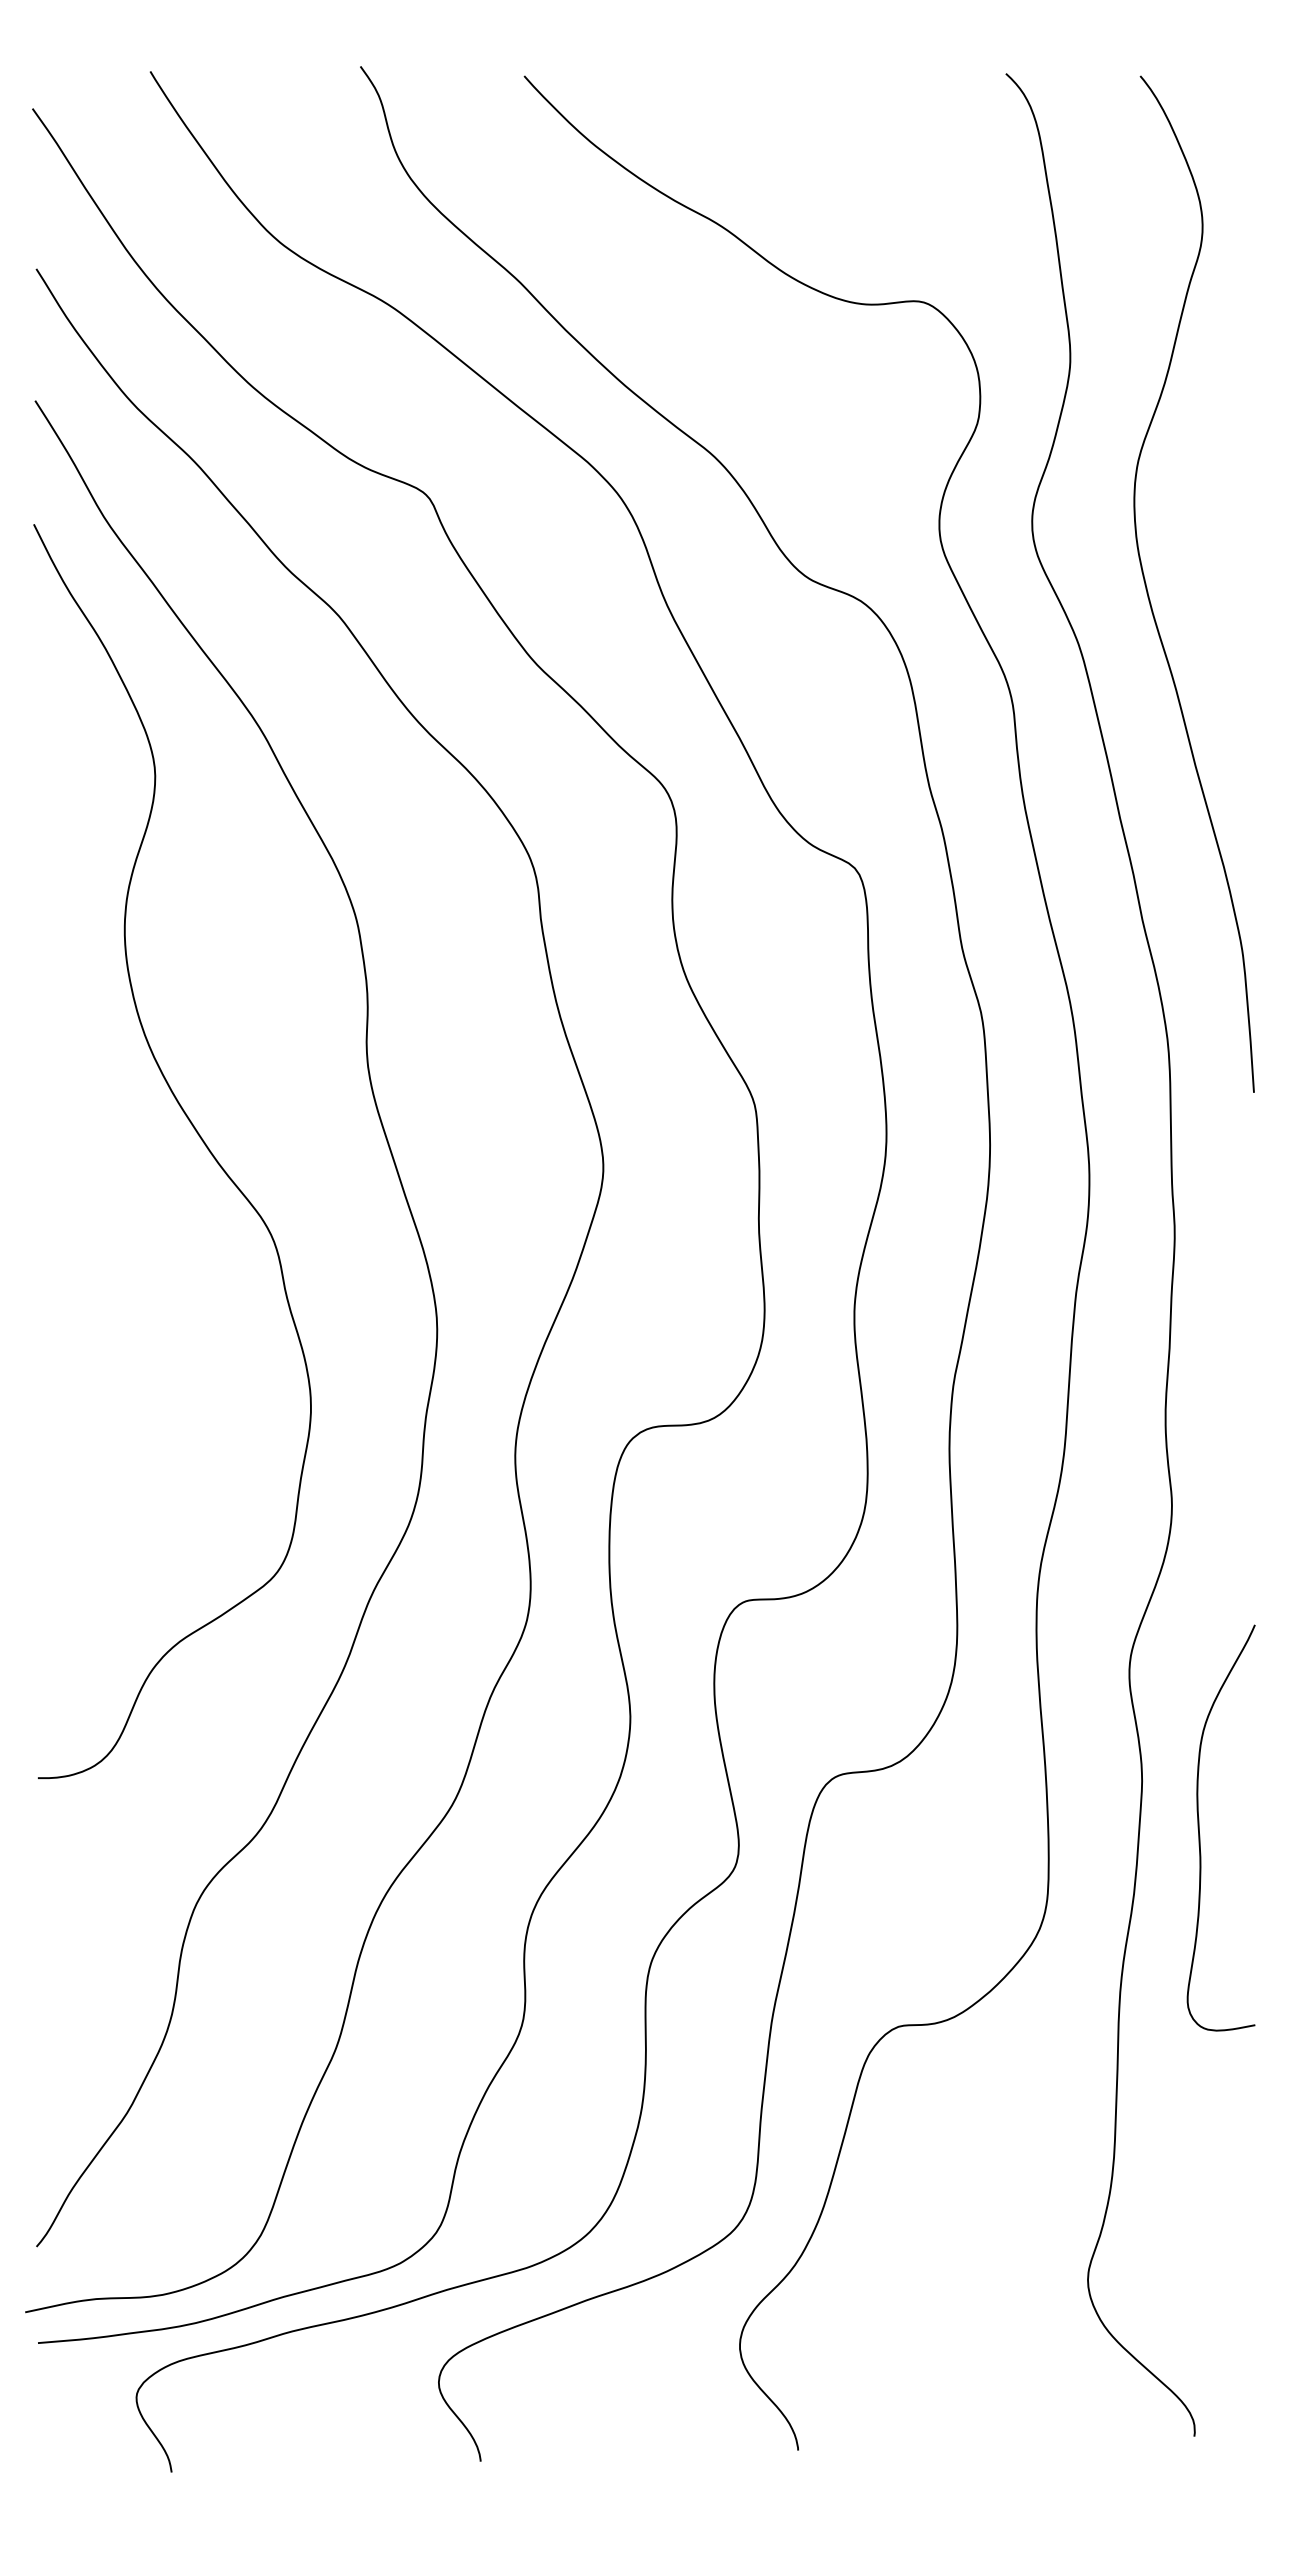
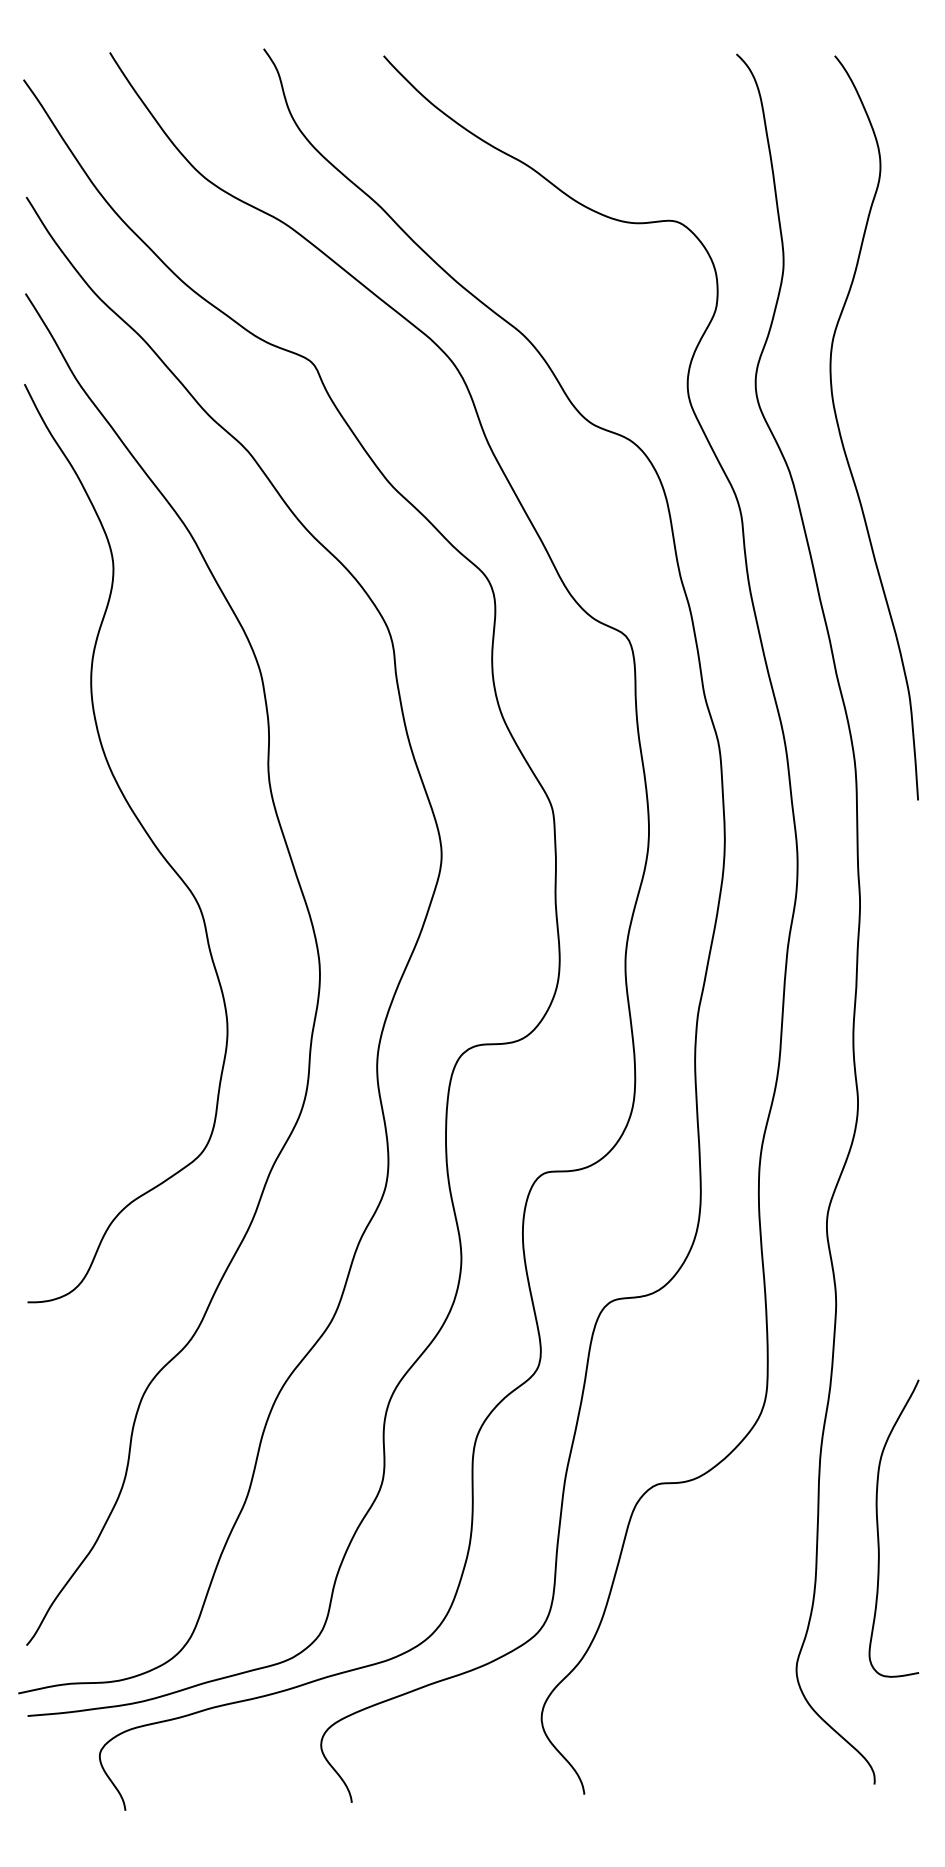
curve: (1199, 1827) -> (878, 1528), moved

